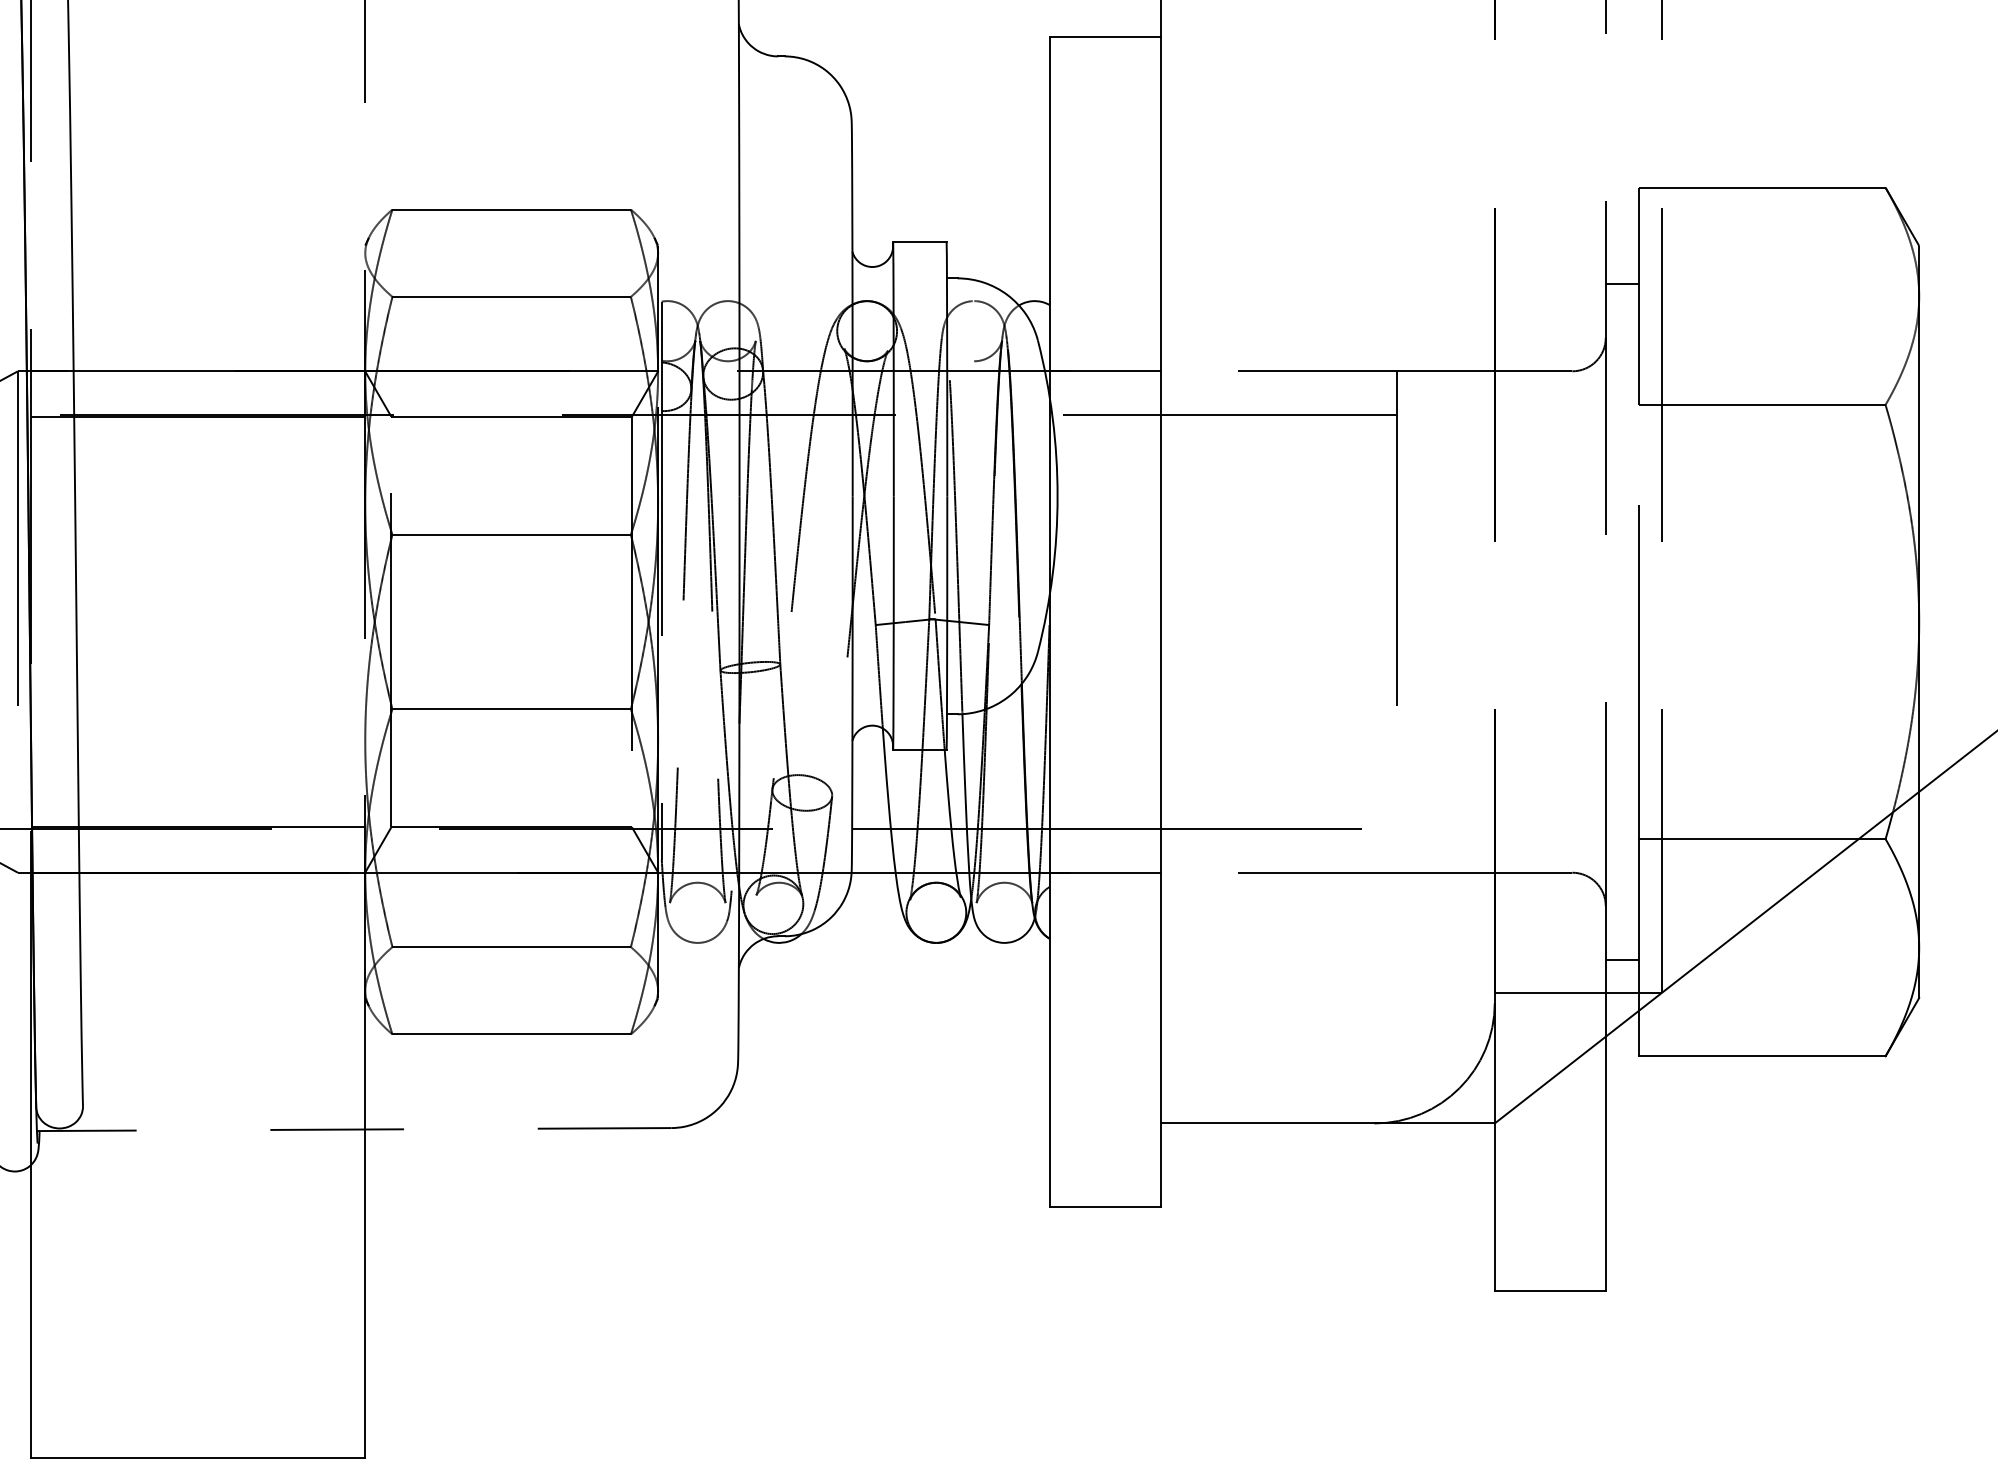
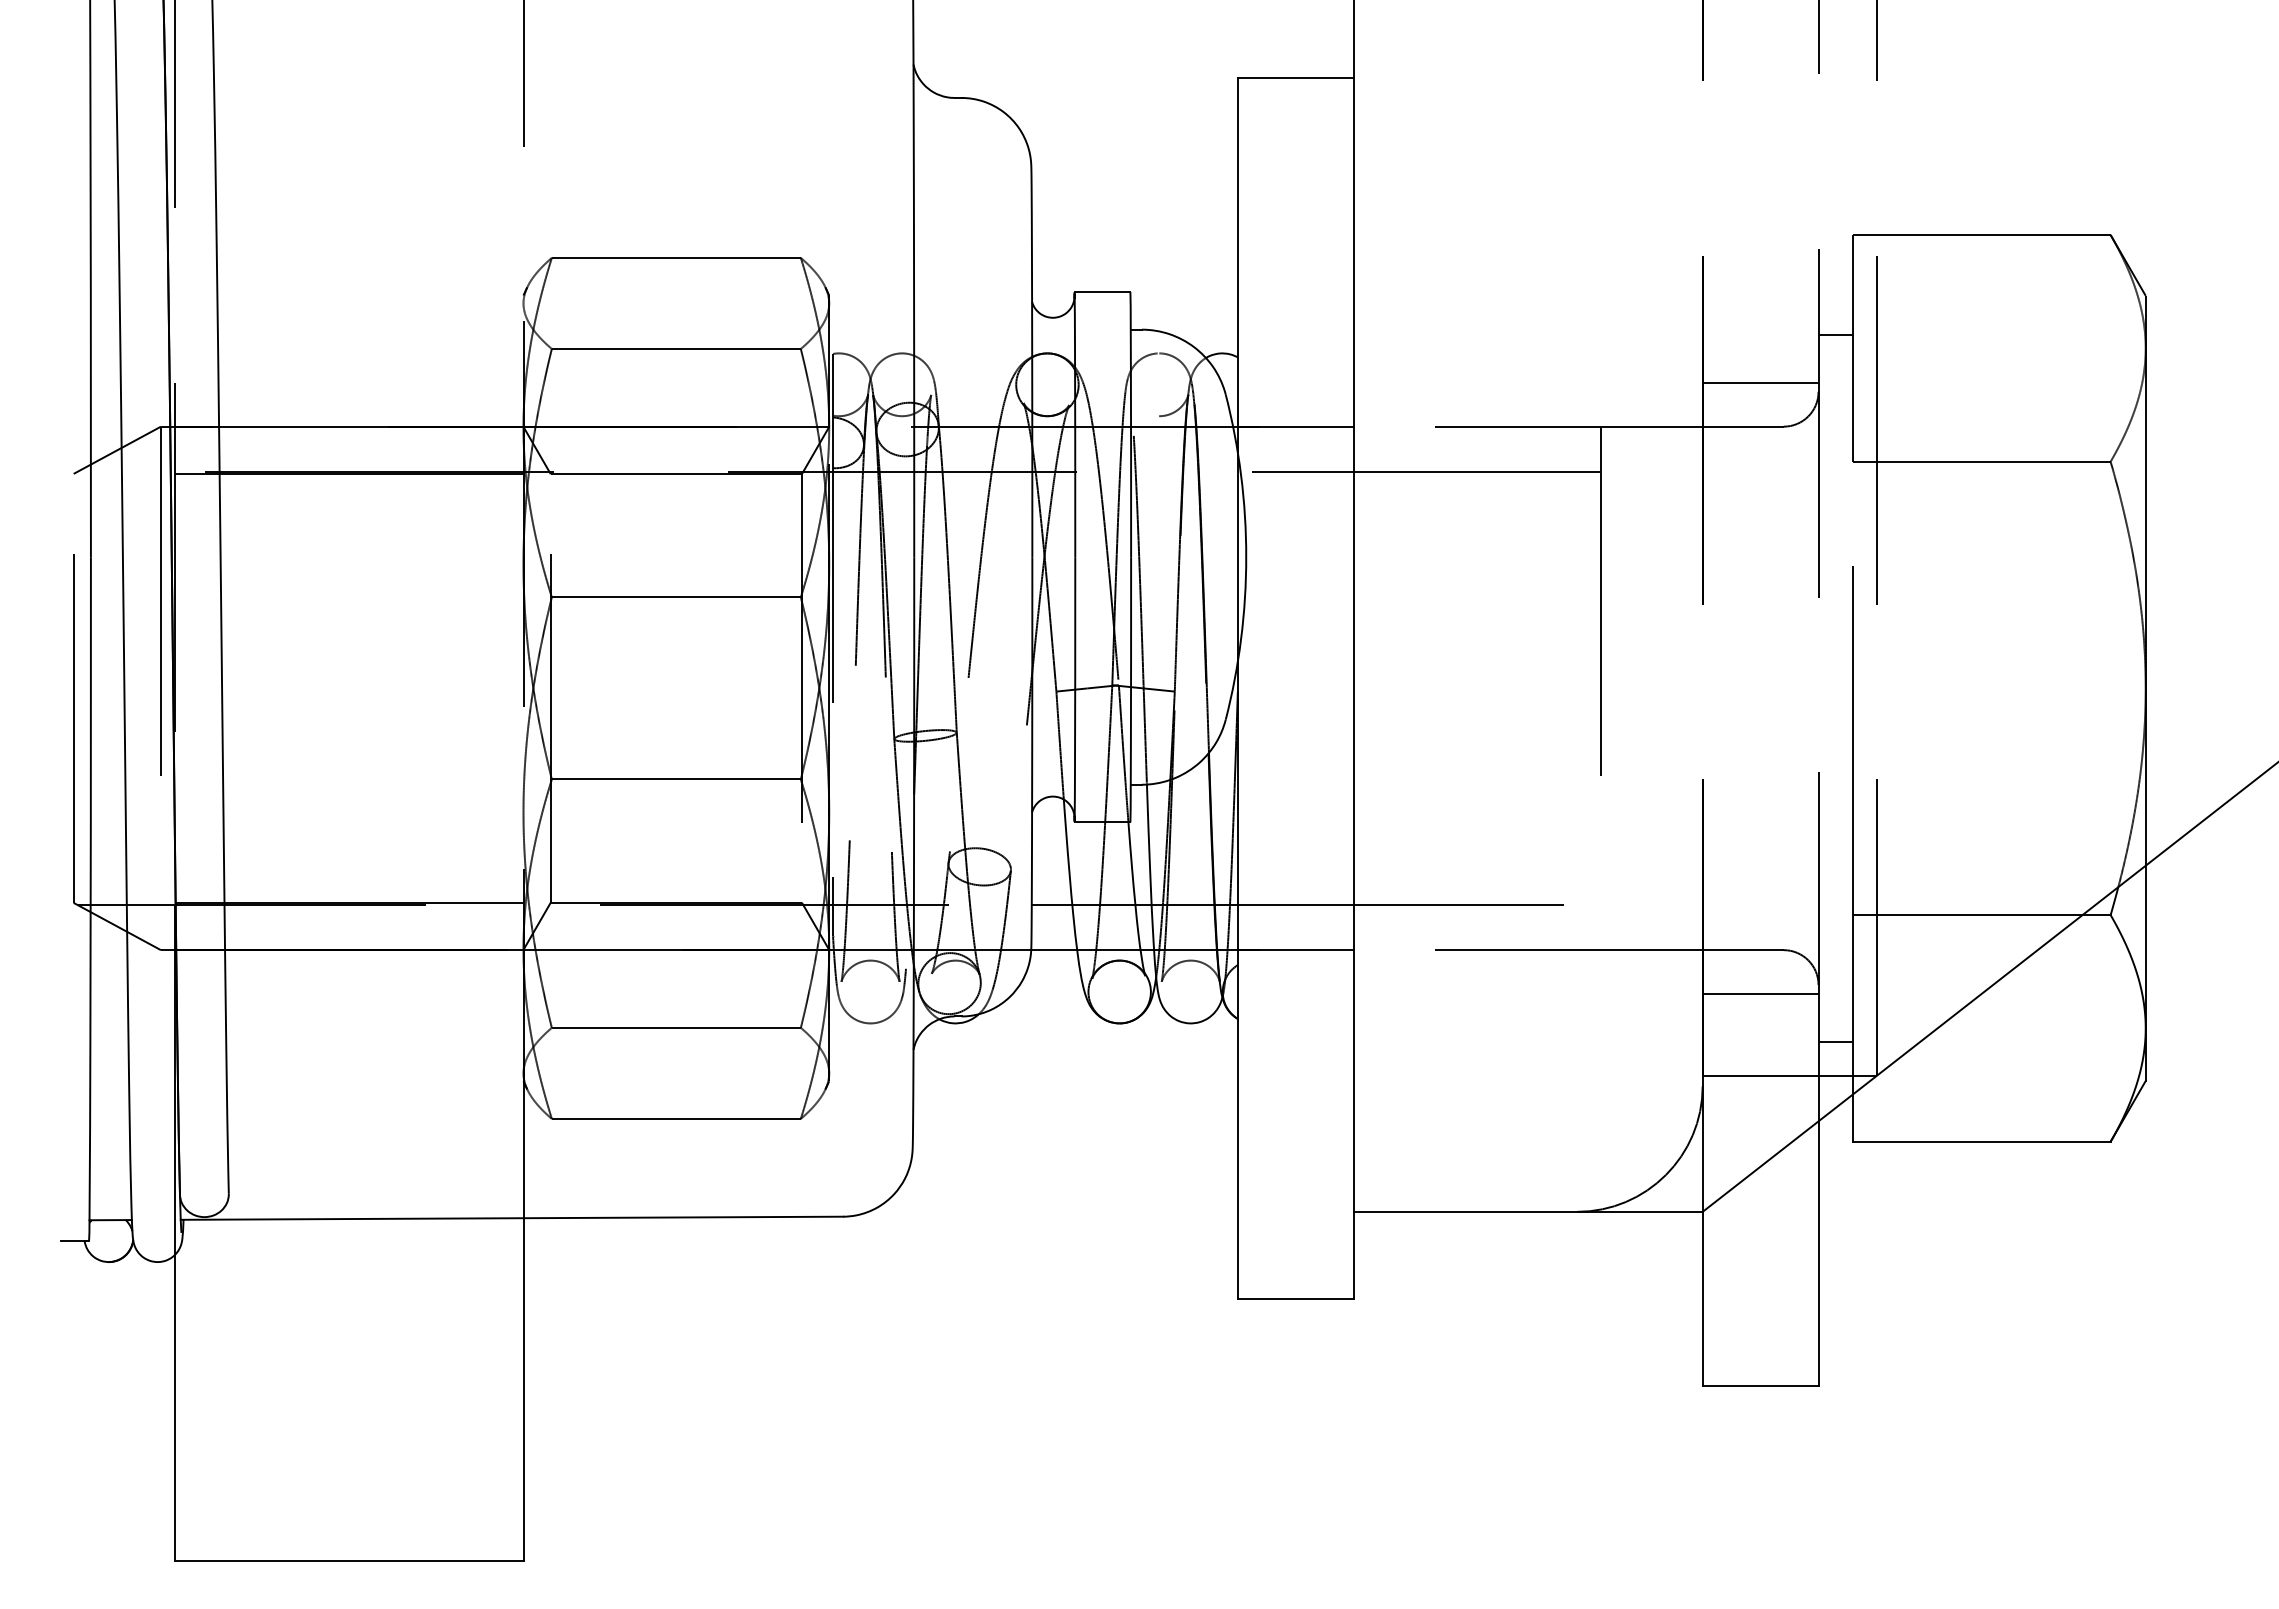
line: (1550, 328) -> (1760, 382), added
line: (1550, 915) -> (1760, 994), added
line: (353, 1129) -> (511, 1218), dashed -> solid

